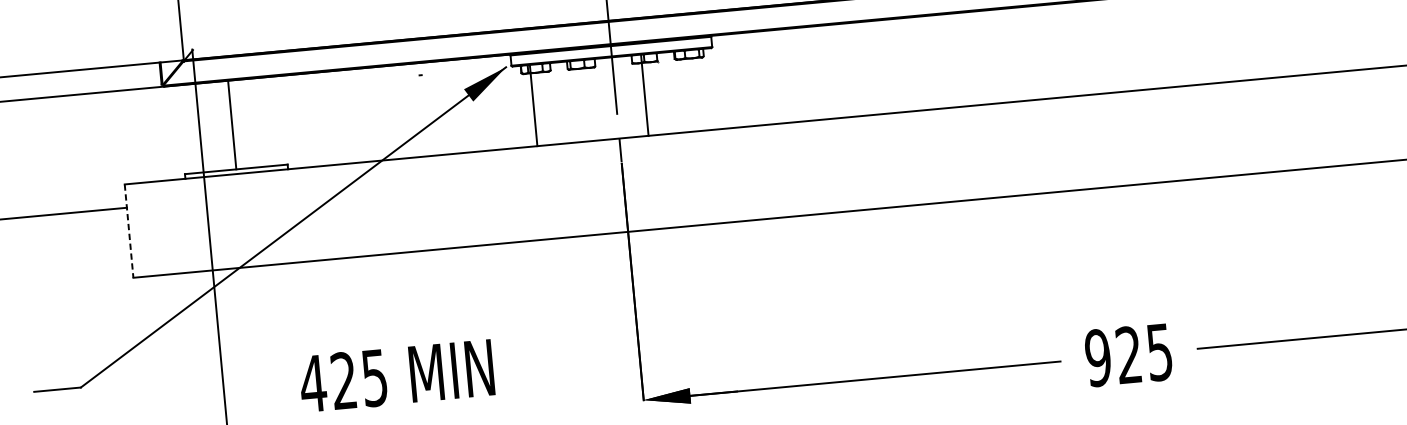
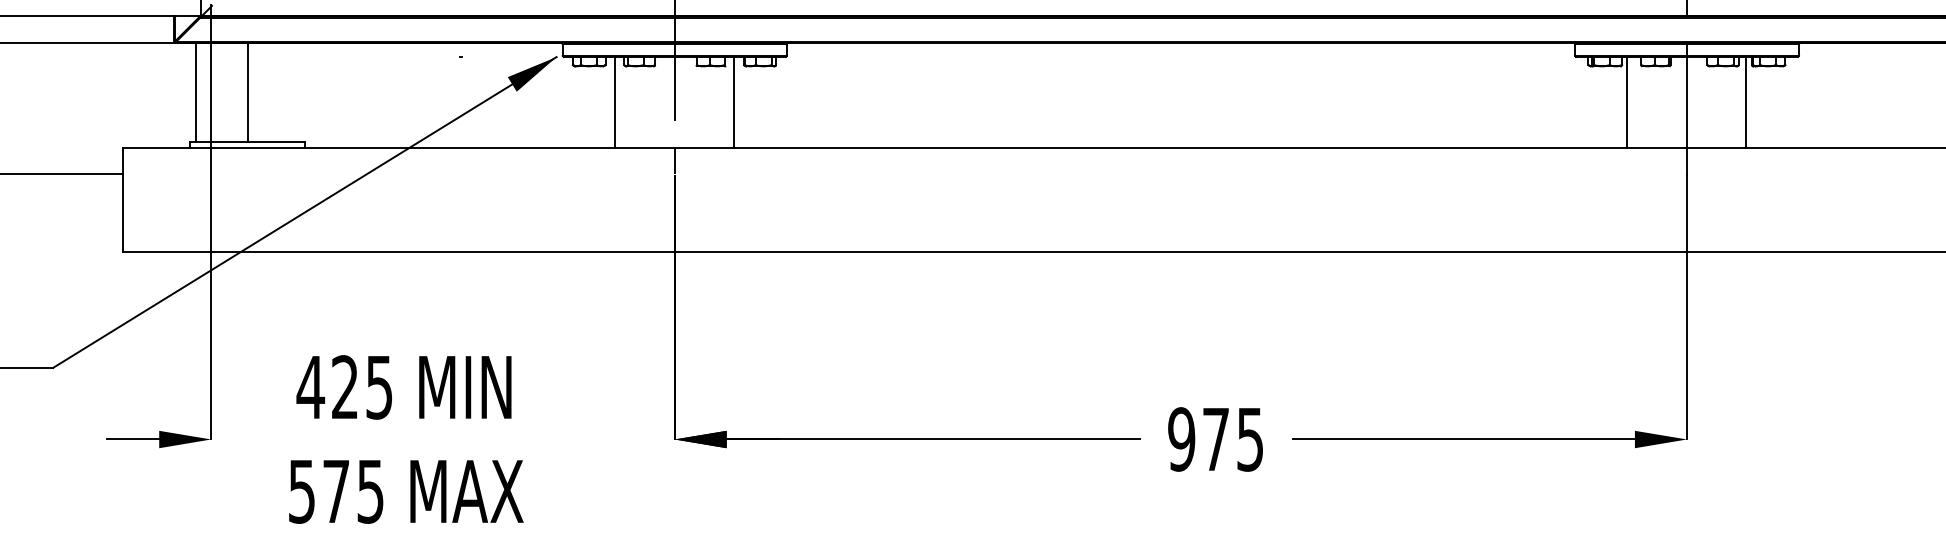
line: (645, 94) -> (734, 101), moved
line: (533, 104) -> (615, 101), moved
line: (185, 129) -> (195, 92), added
line: (128, 231) -> (122, 200), dashed -> solid
text: (1128, 354) -> (1215, 438), 925 -> 975

